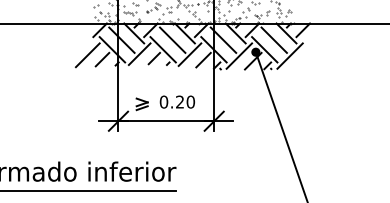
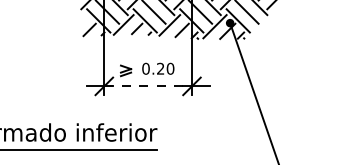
line: (87, 55) -> (75, 26), removed
line: (289, 55) -> (260, 26), removed
line: (166, 121) -> (148, 86), solid -> dashed

